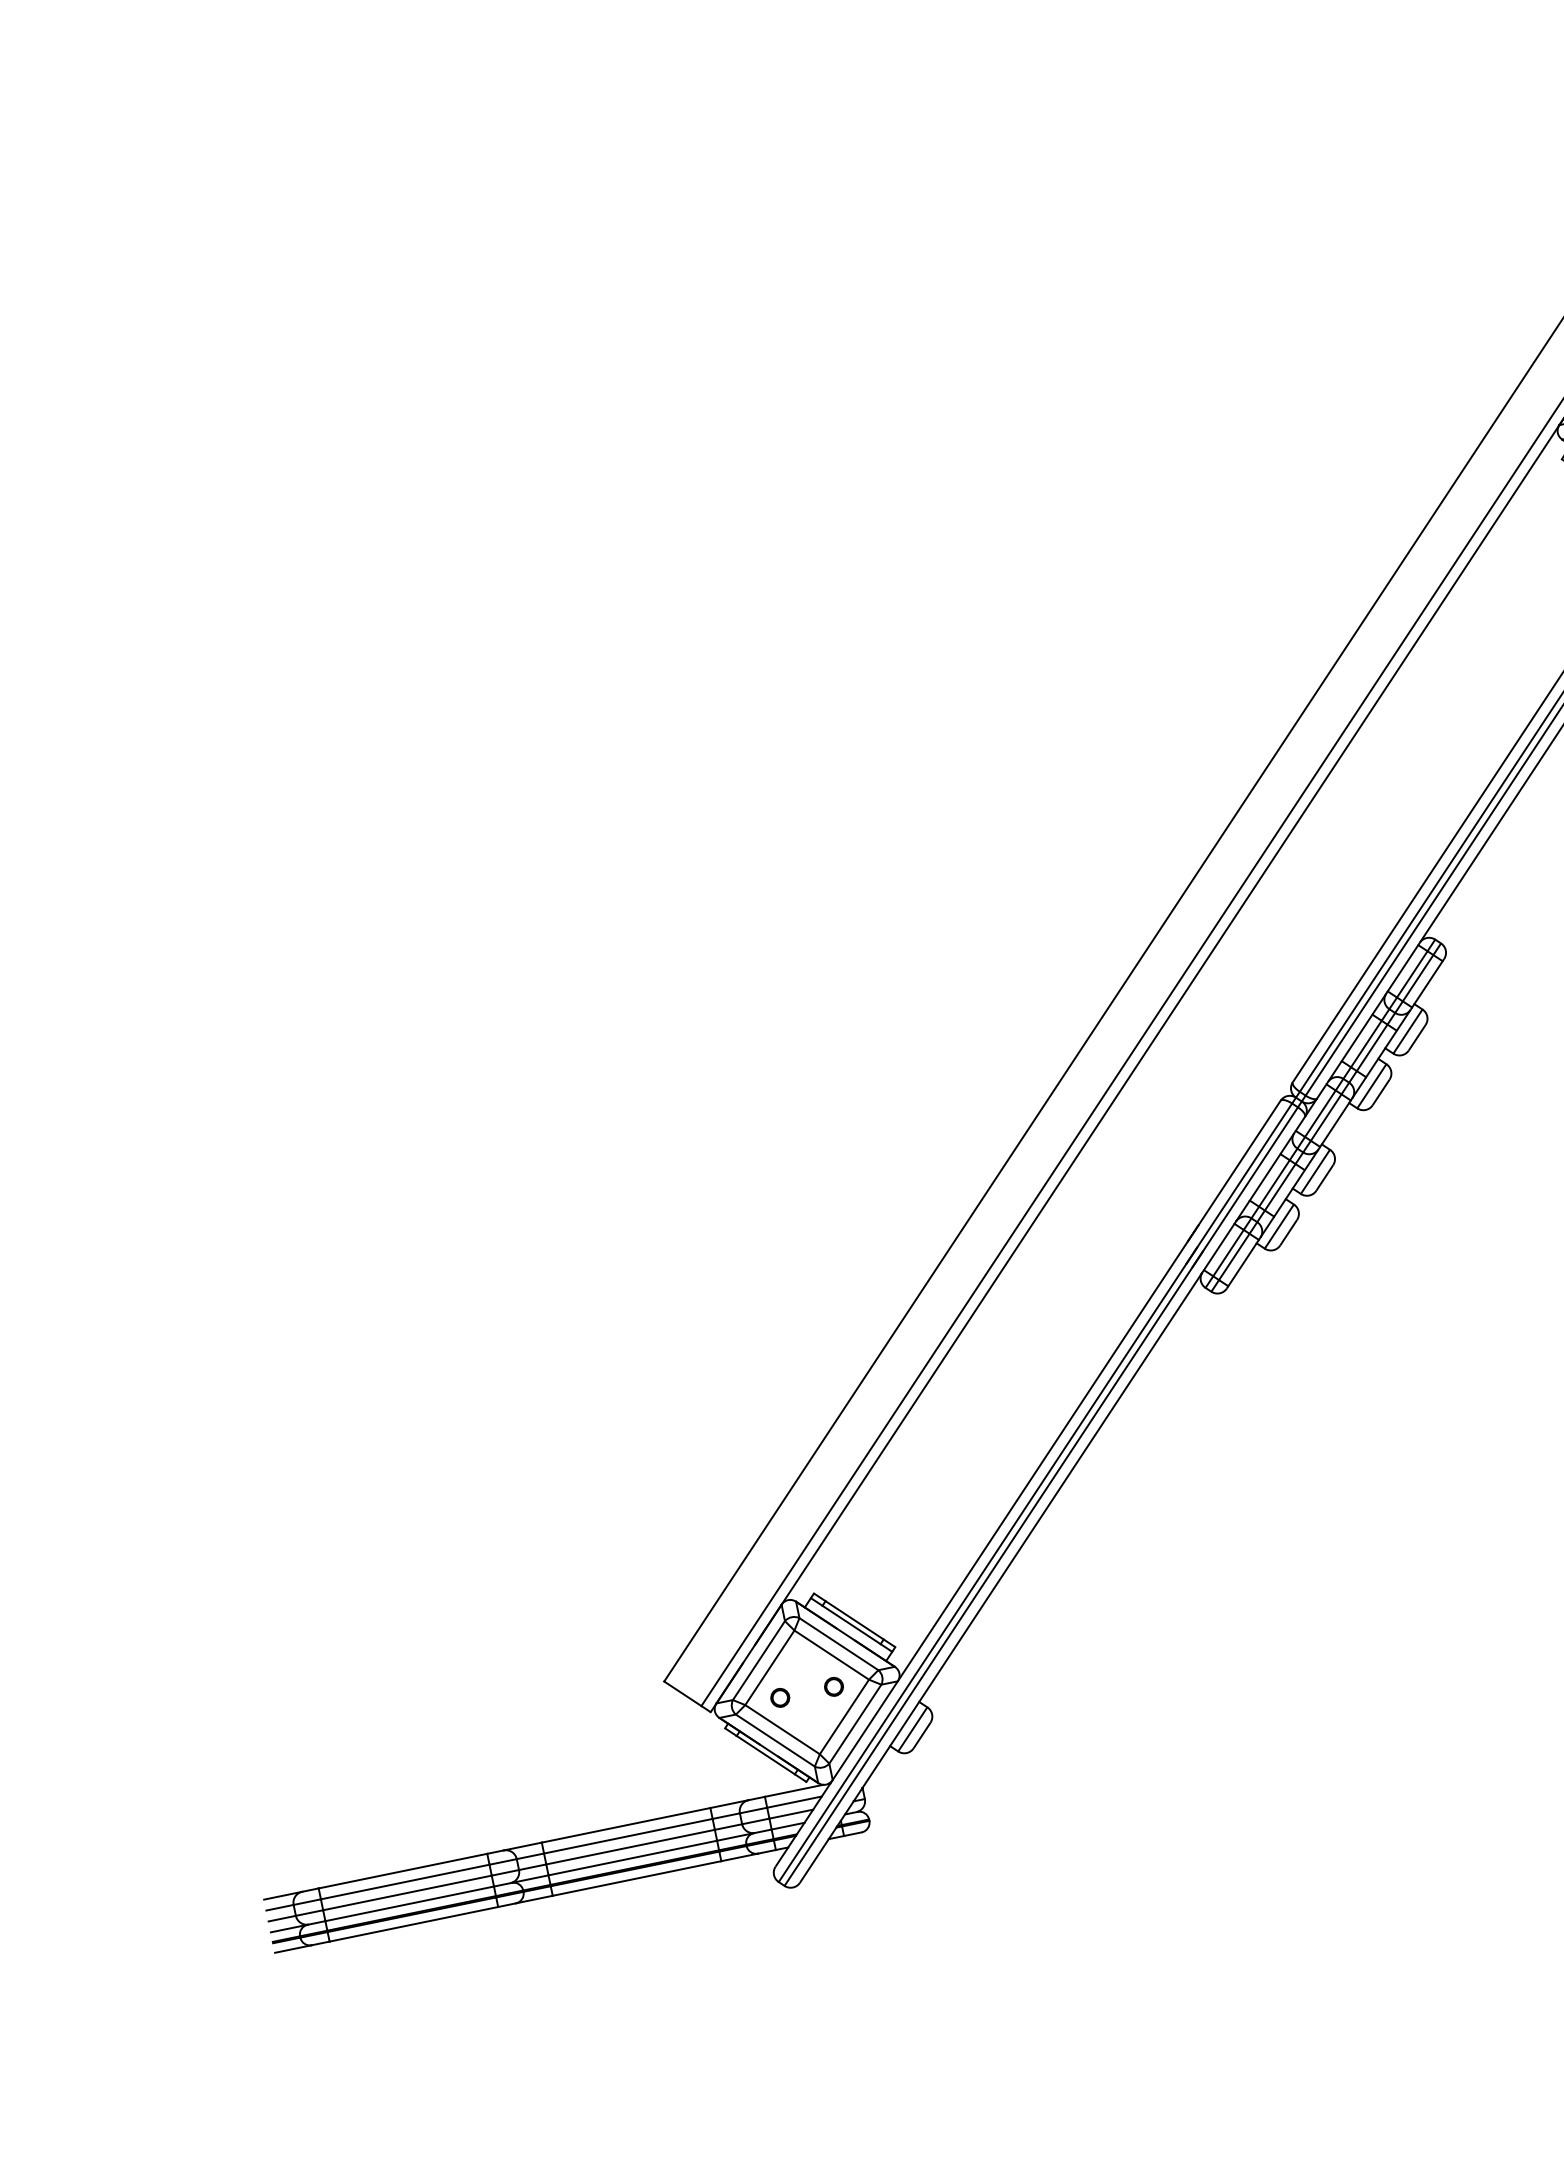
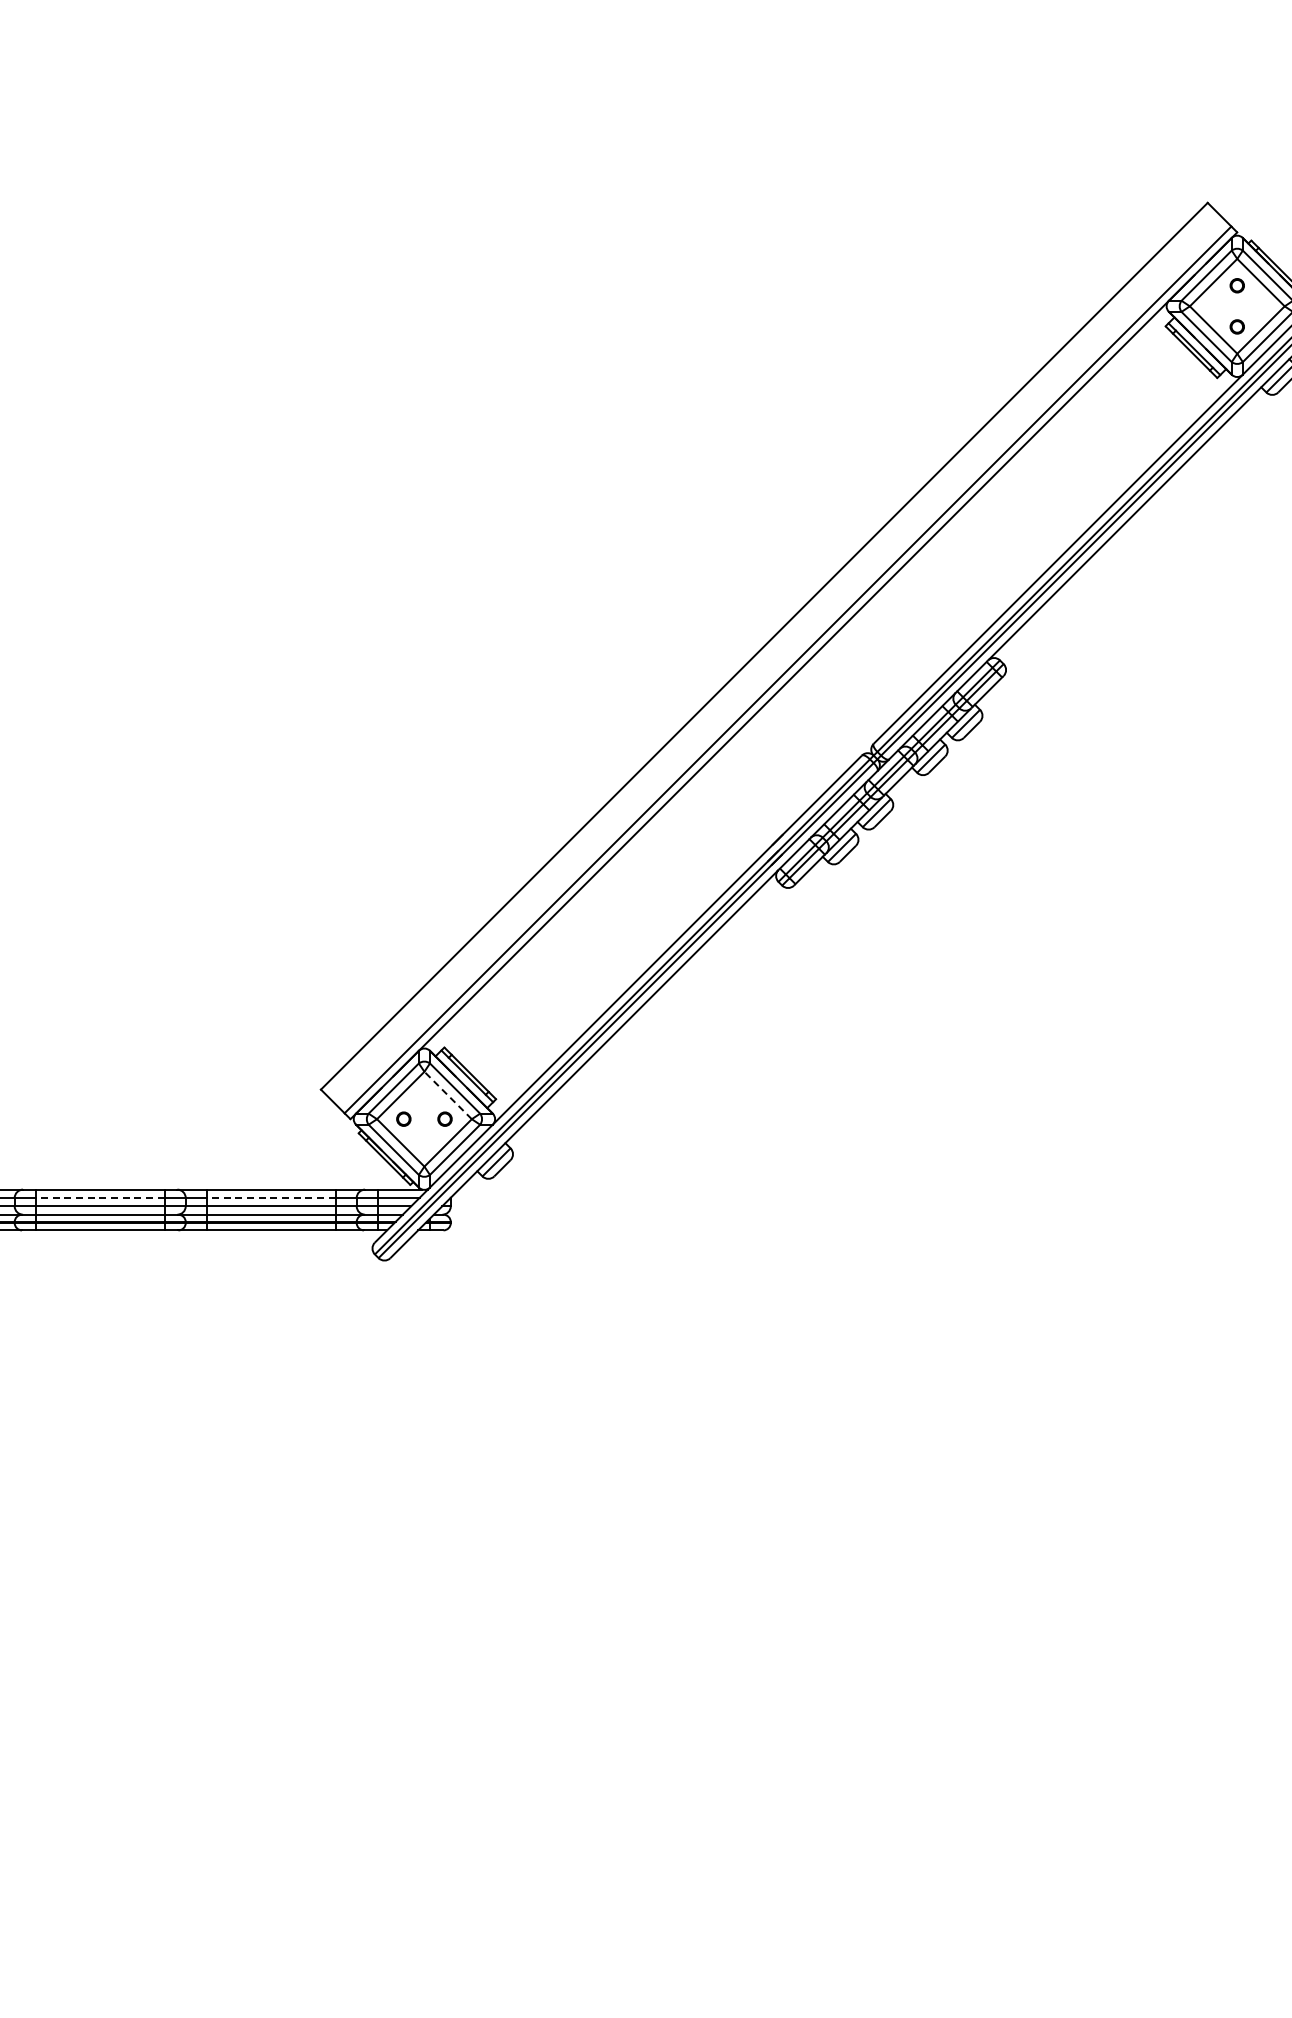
line: (832, 1655) -> (448, 1095), solid -> dashed
line: (628, 1836) -> (271, 1198), solid -> dashed
line: (405, 1882) -> (100, 1198), solid -> dashed

